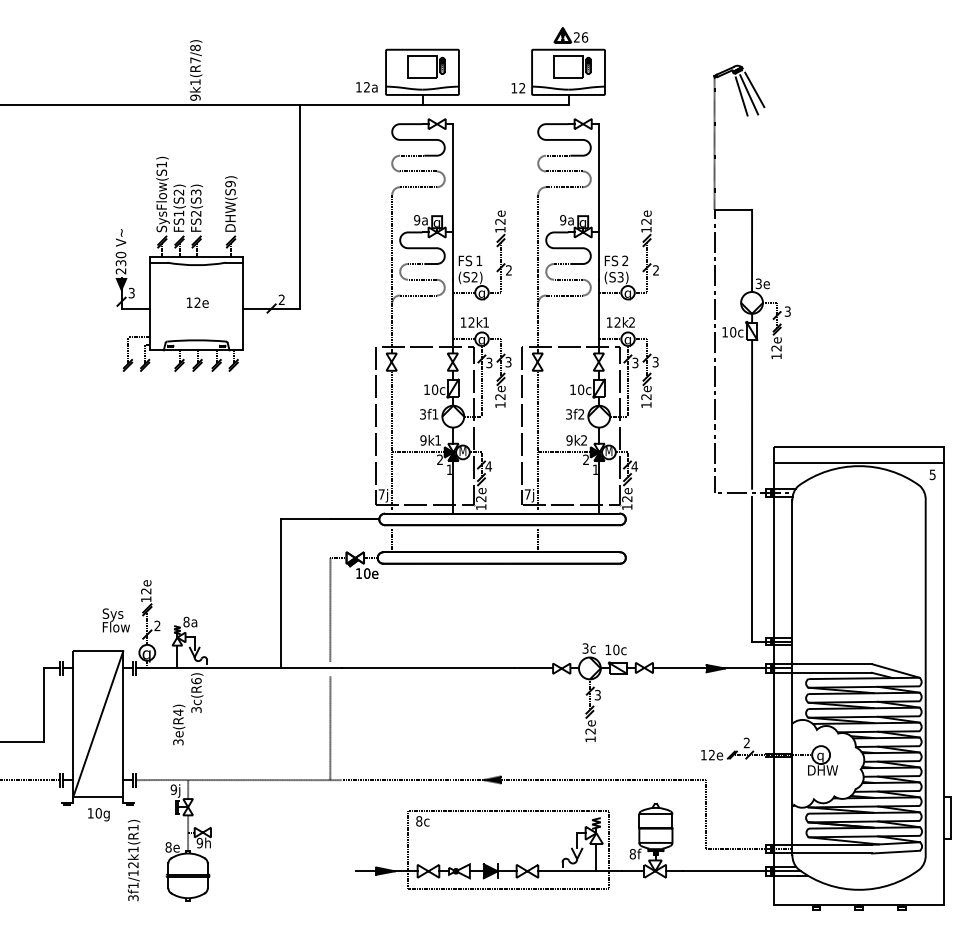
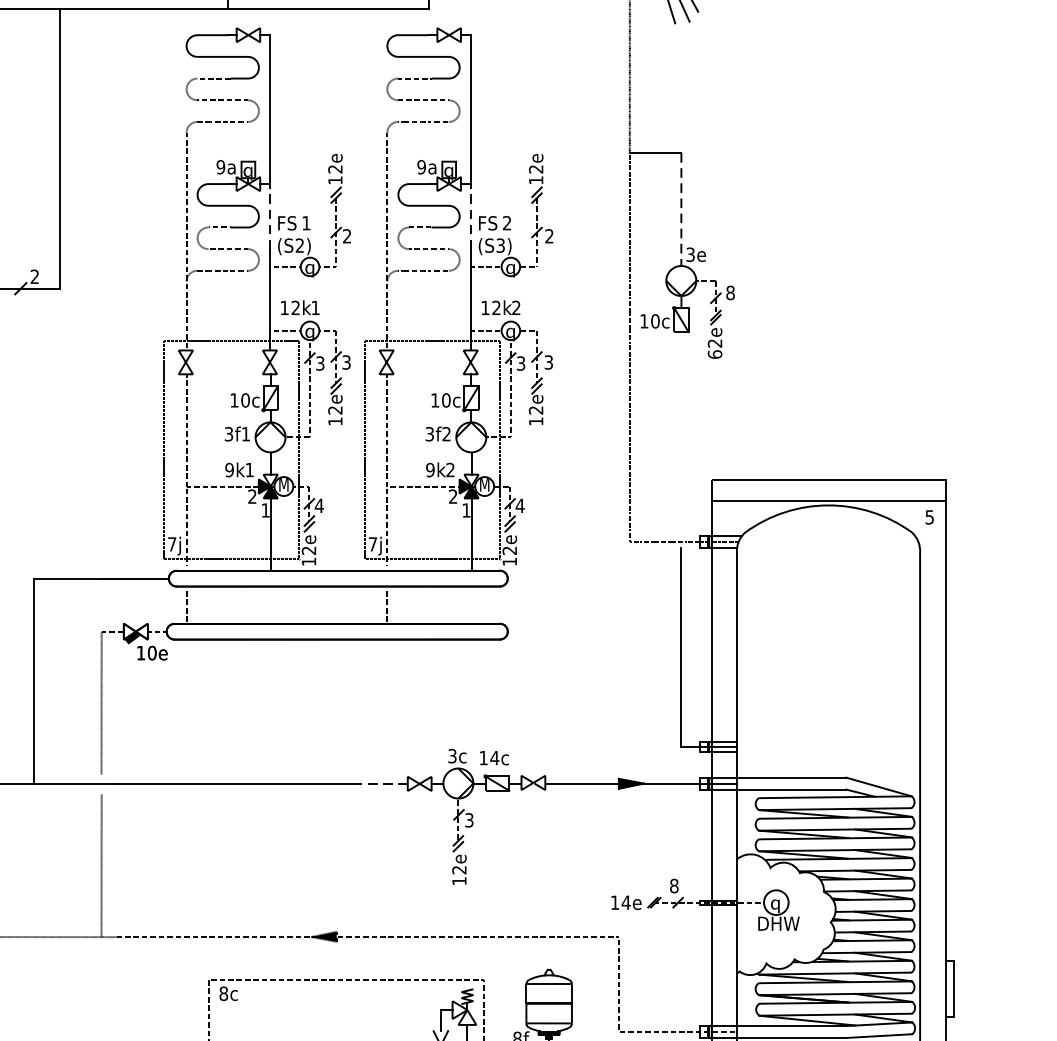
line: (752, 251) -> (681, 210), solid -> dashed
line: (452, 255) -> (269, 215), solid -> dashed
line: (598, 255) -> (470, 215), solid -> dashed
text: (787, 311) -> (730, 292), 3 -> 8
text: (776, 356) -> (714, 354), 12e -> 62e
line: (752, 414) -> (681, 434), removed
text: (616, 649) -> (494, 757), 10c -> 14c
line: (533, 668) -> (380, 783), solid -> dashed
text: (746, 742) -> (673, 885), 2 -> 8
text: (711, 754) -> (625, 901), 12e -> 14e

